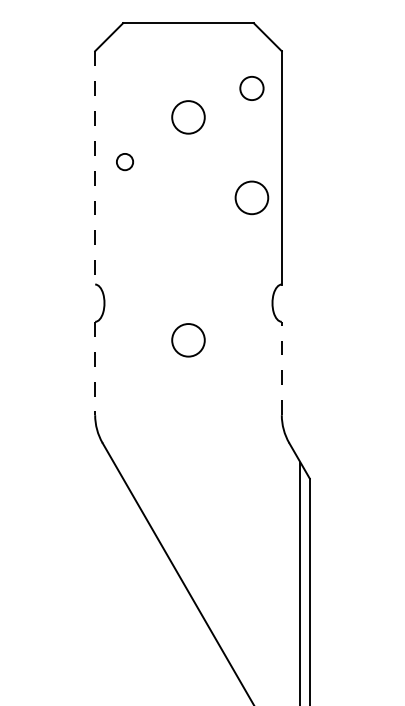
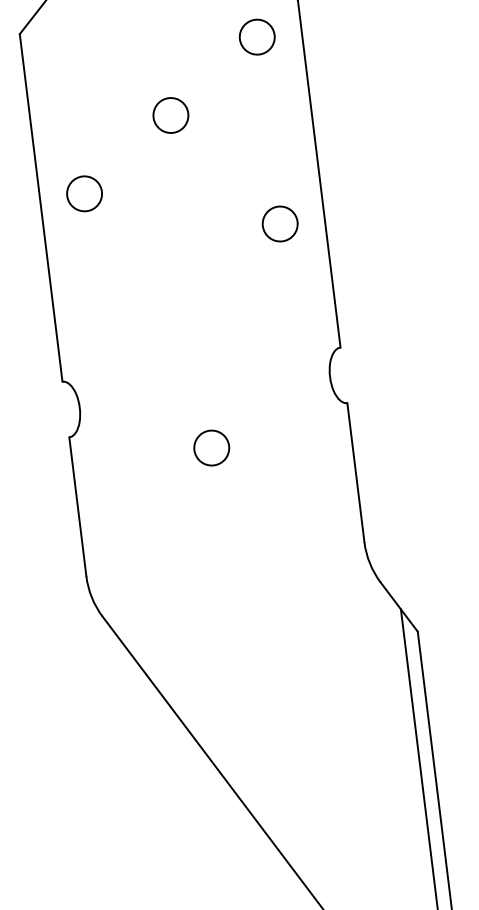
circle: (251, 88) -> (256, 37), moved
circle: (188, 116) -> (170, 114), size x0.71
circle: (124, 161) -> (83, 193), size x1.43
line: (95, 167) -> (41, 207), dashed -> solid
circle: (251, 197) -> (279, 223), size x0.71
circle: (188, 340) -> (211, 448), size x0.71
line: (95, 368) -> (78, 506), dashed -> solid
line: (281, 368) -> (355, 472), dashed -> solid

